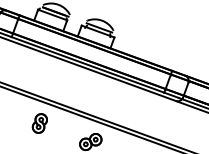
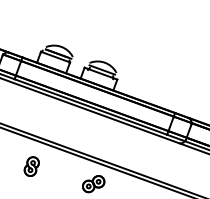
part: (39, 123) -> (31, 166), moved

